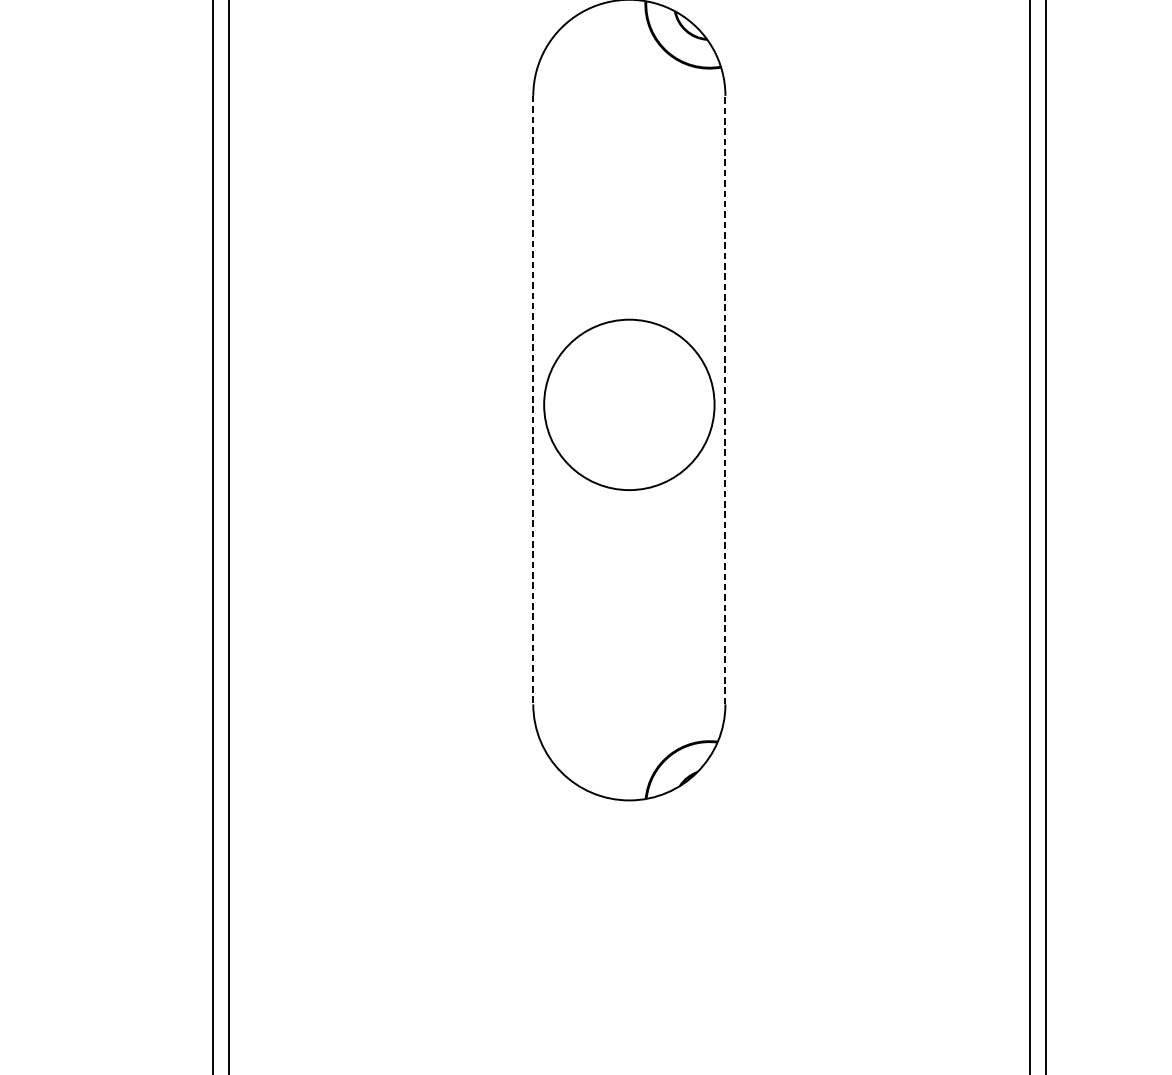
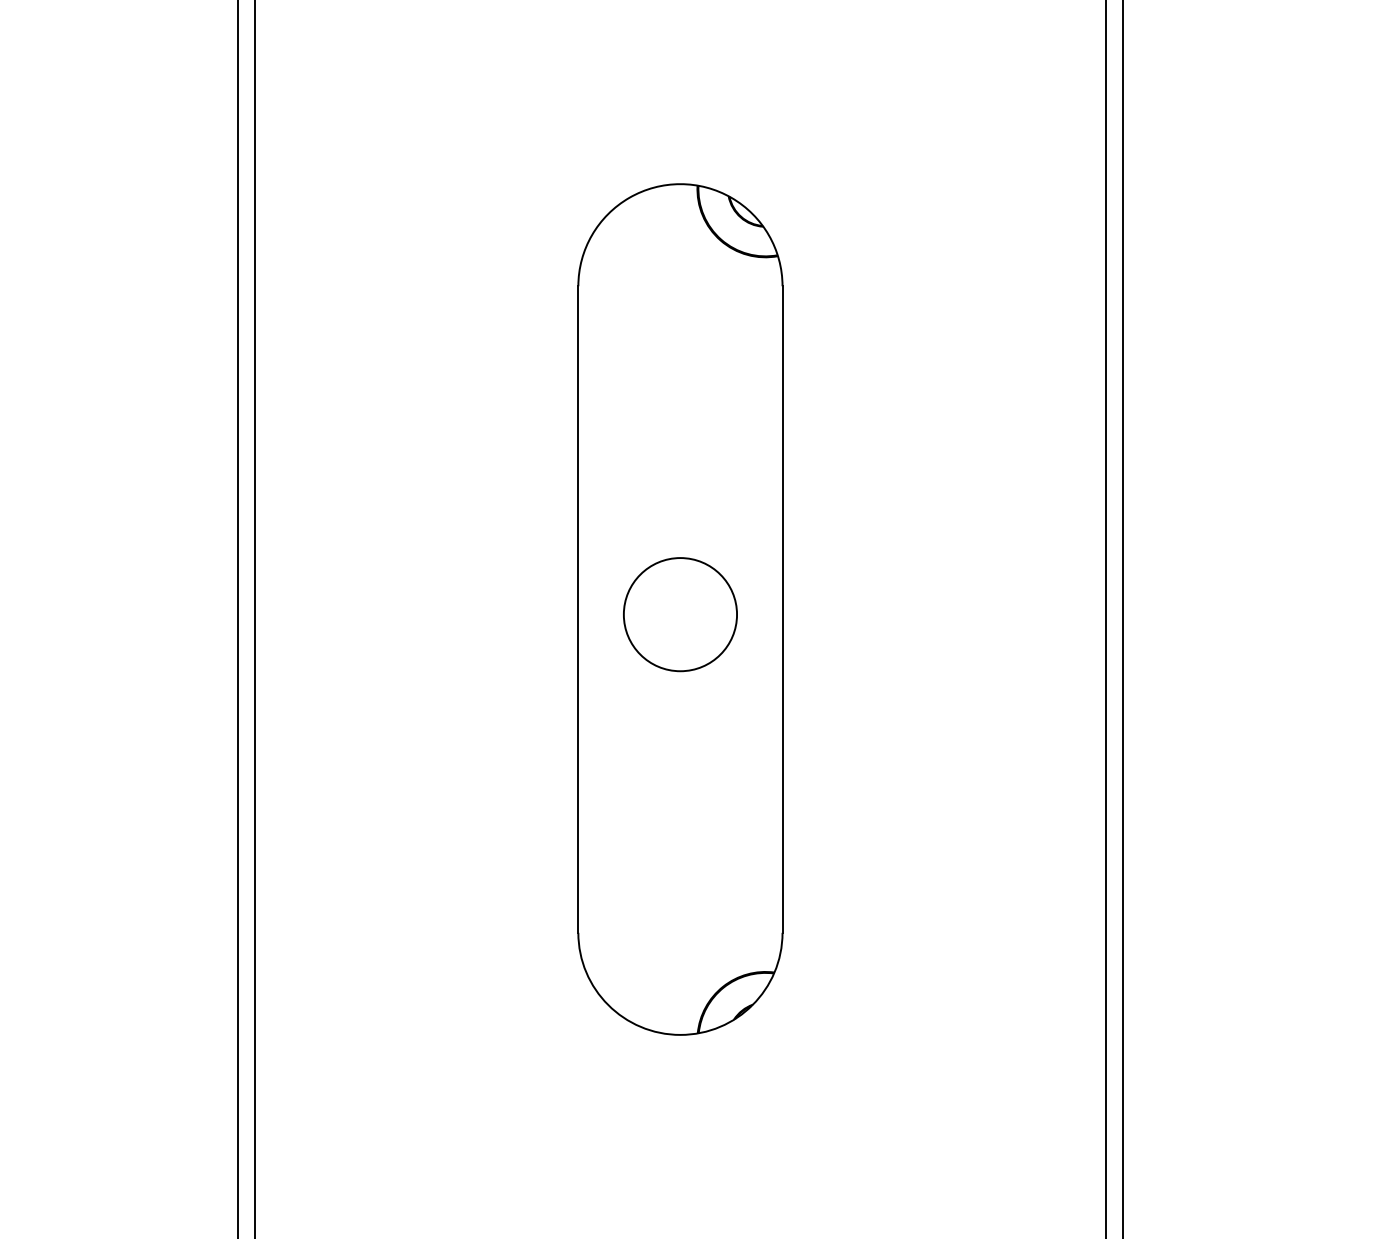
line: (725, 400) -> (782, 609), dashed -> solid
line: (533, 401) -> (578, 610), dashed -> solid
circle: (629, 404) -> (680, 614), size x0.62

